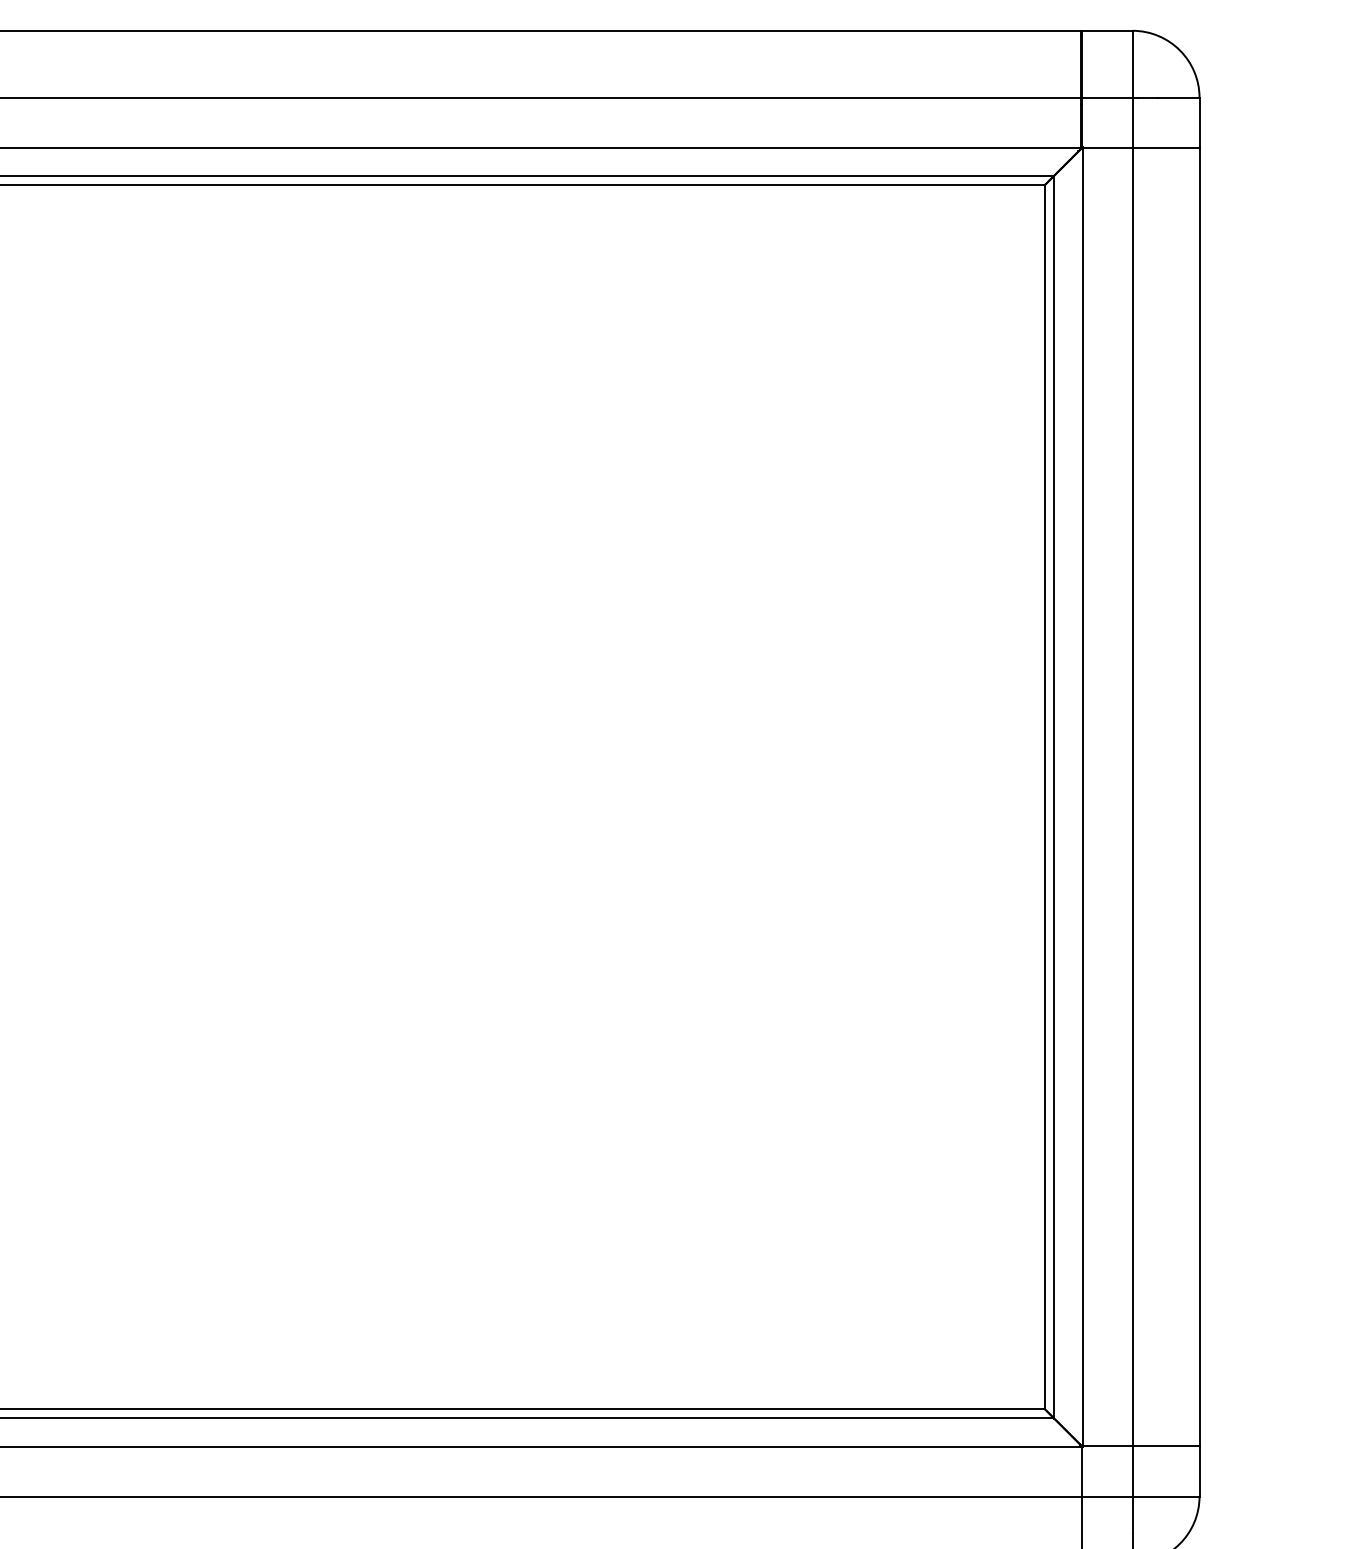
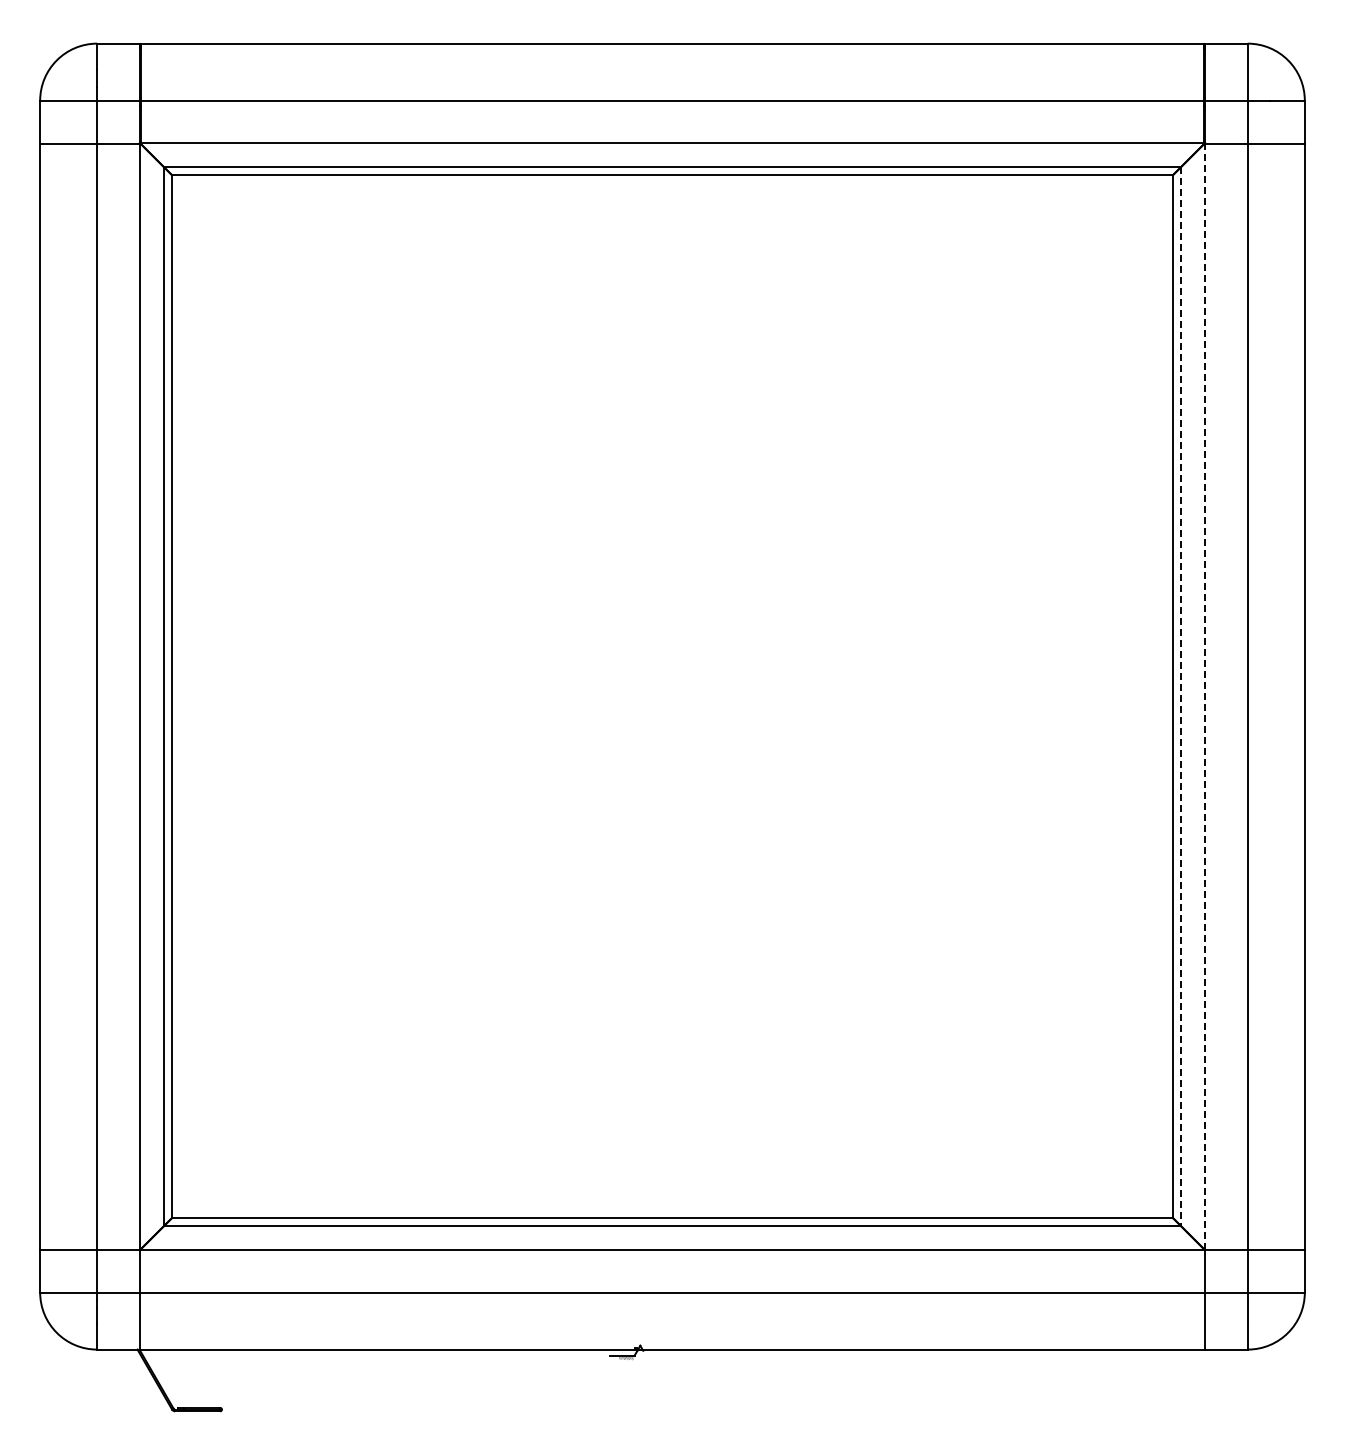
line: (1054, 796) -> (1181, 696), solid -> dashed
line: (1082, 796) -> (1205, 696), solid -> dashed

